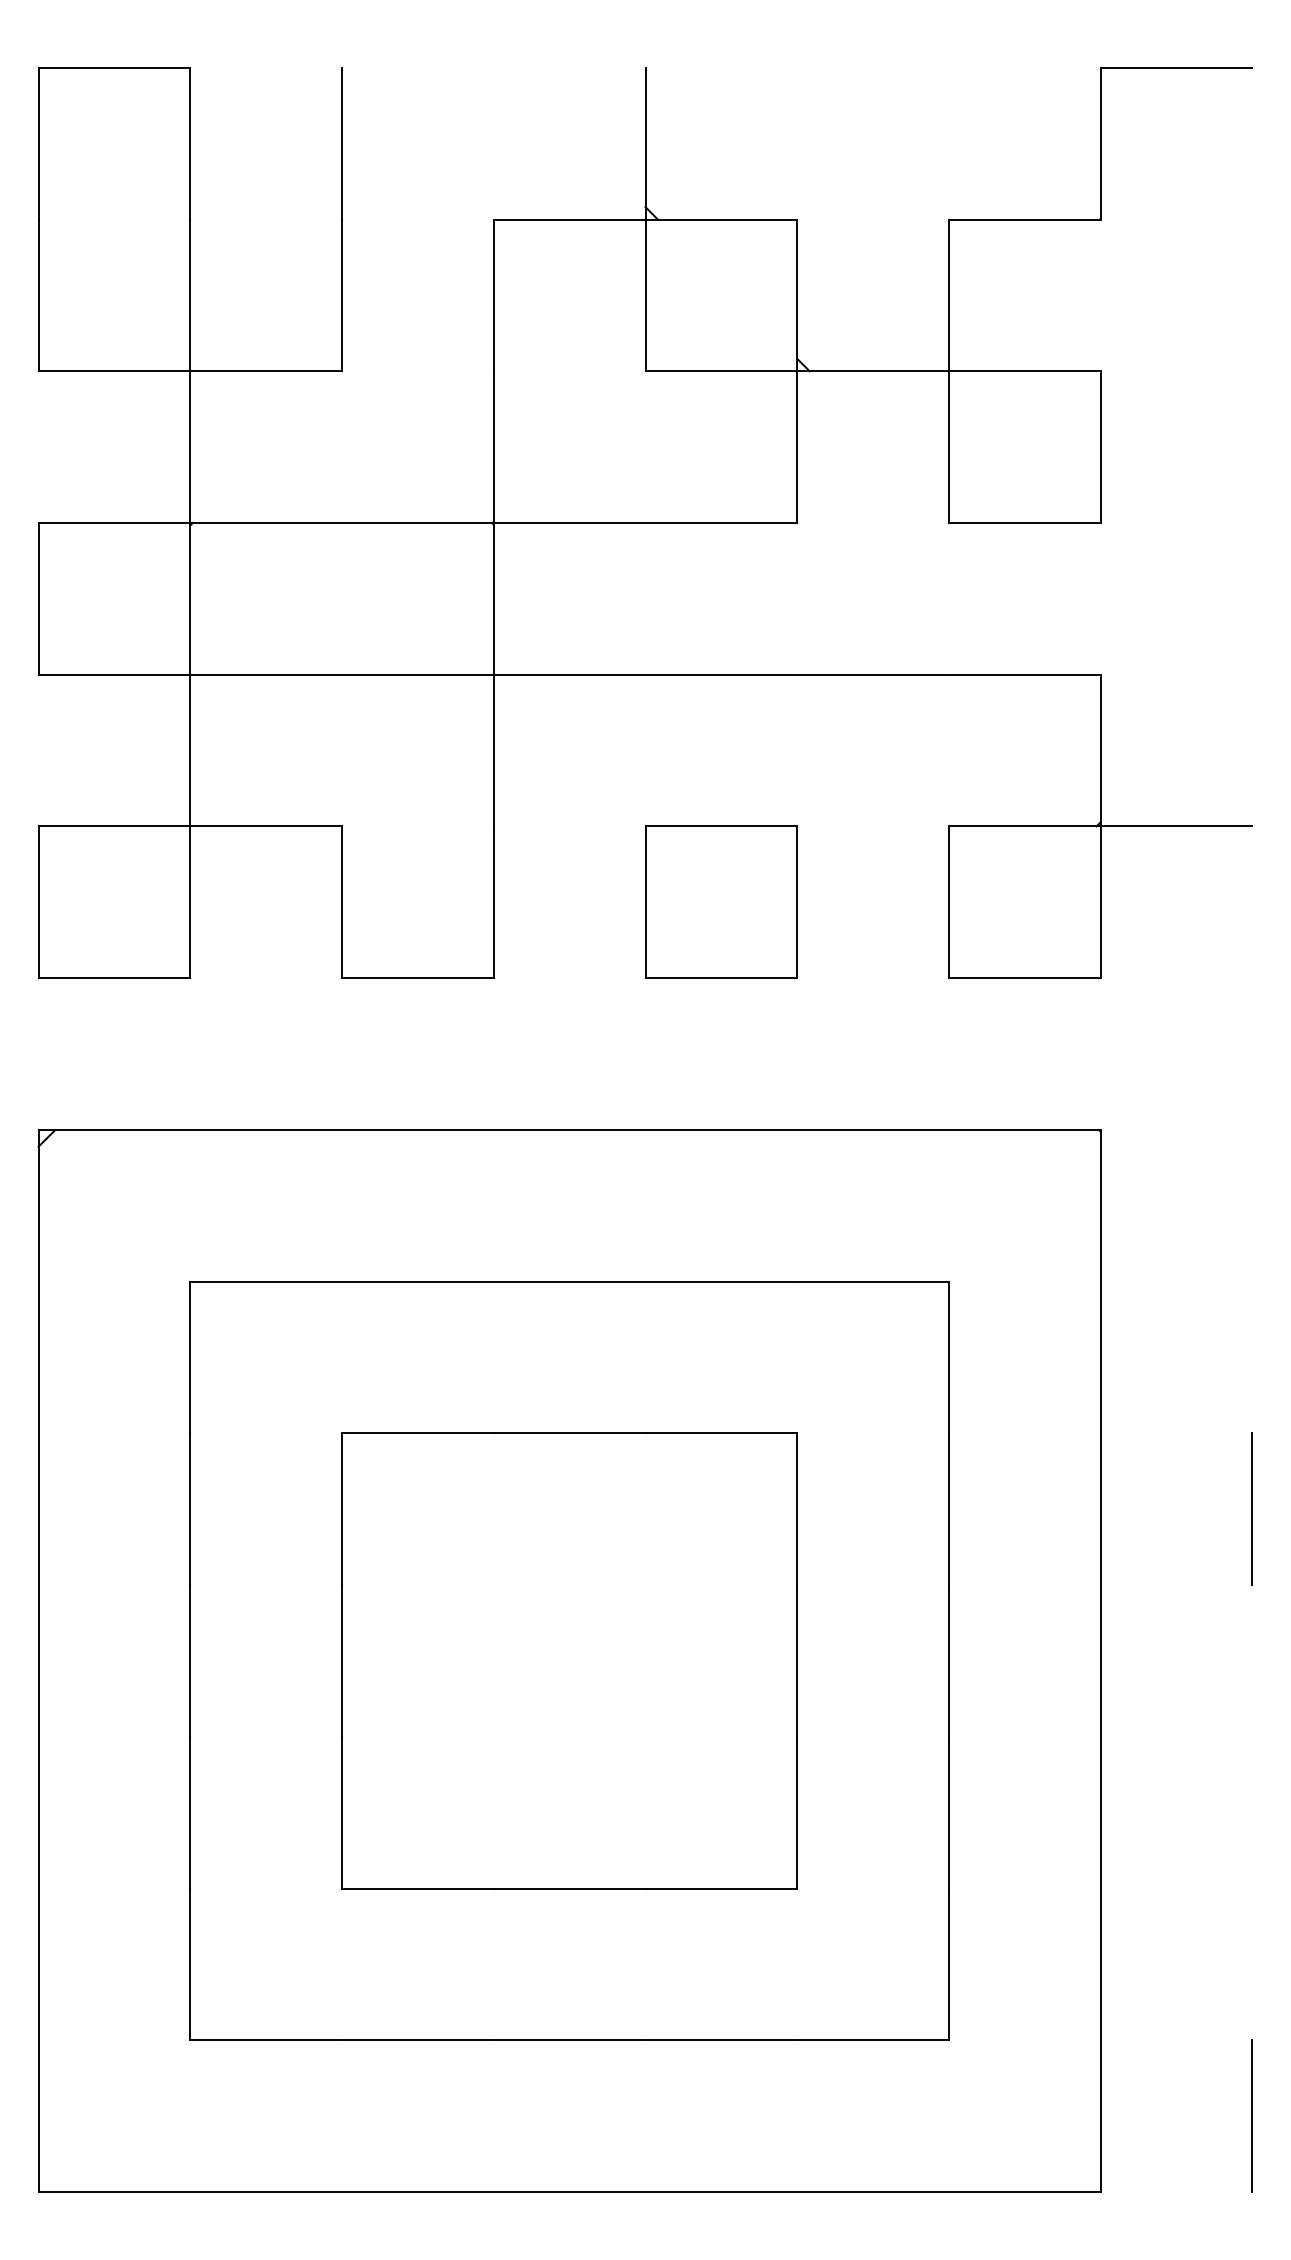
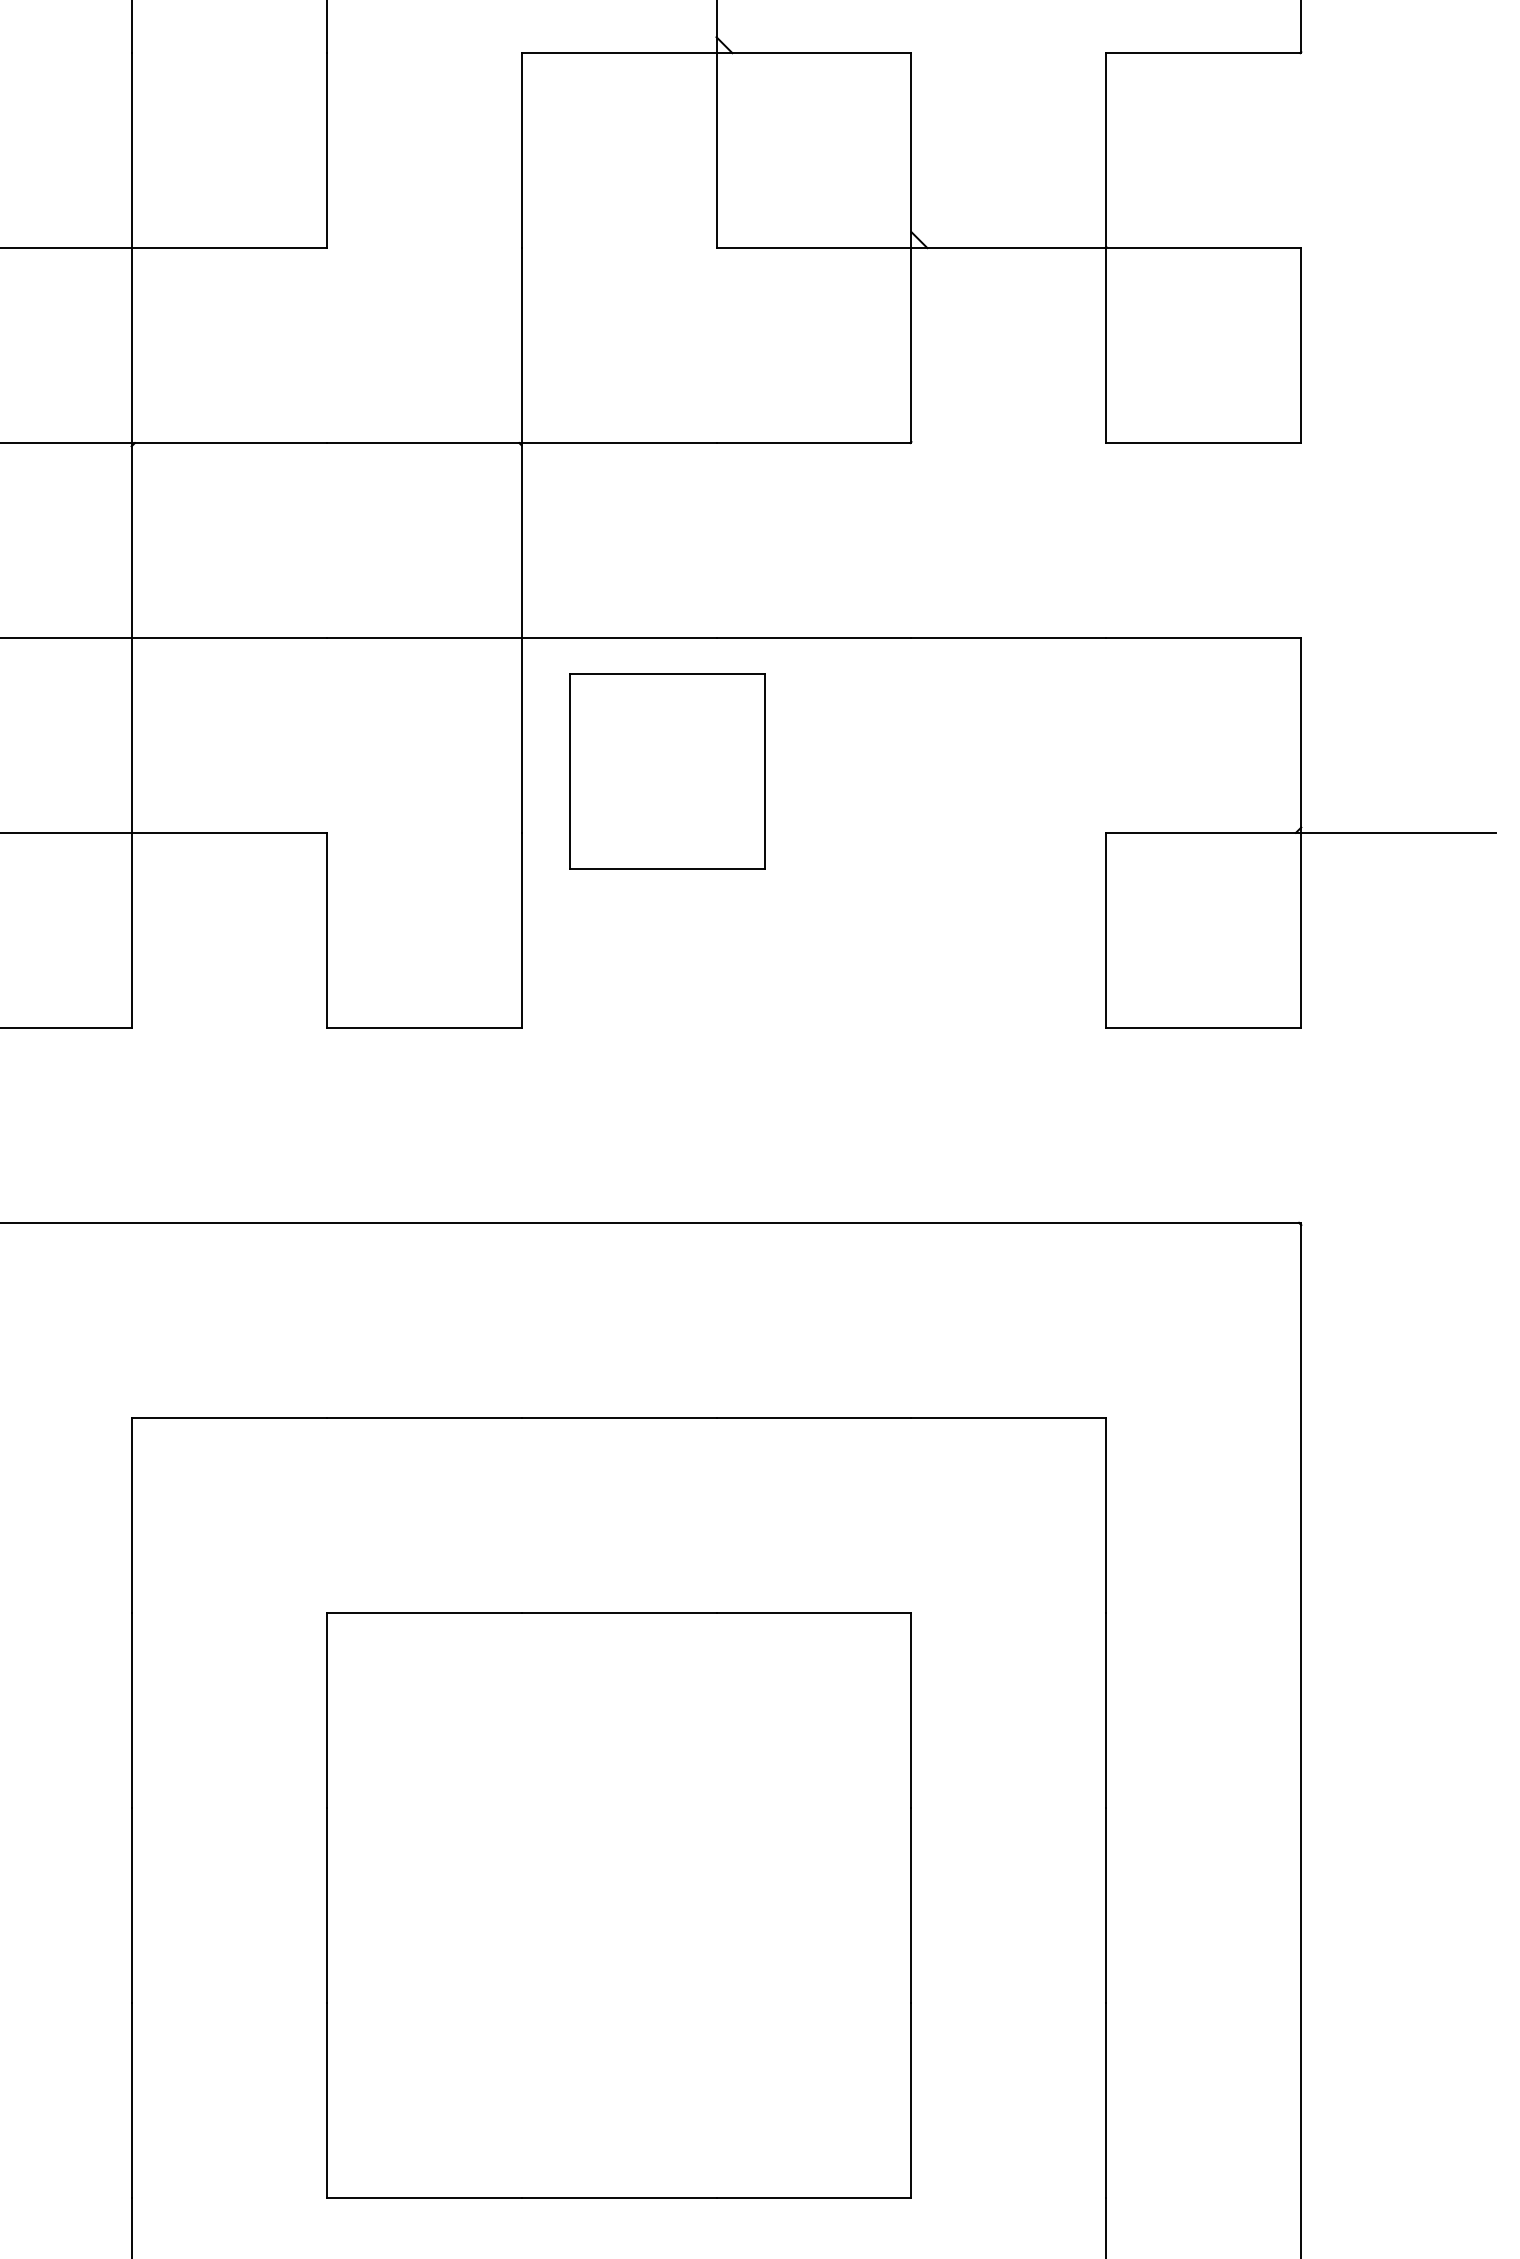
part: (721, 901) -> (667, 769), moved
line: (1252, 1509) -> (1496, 1710), removed

